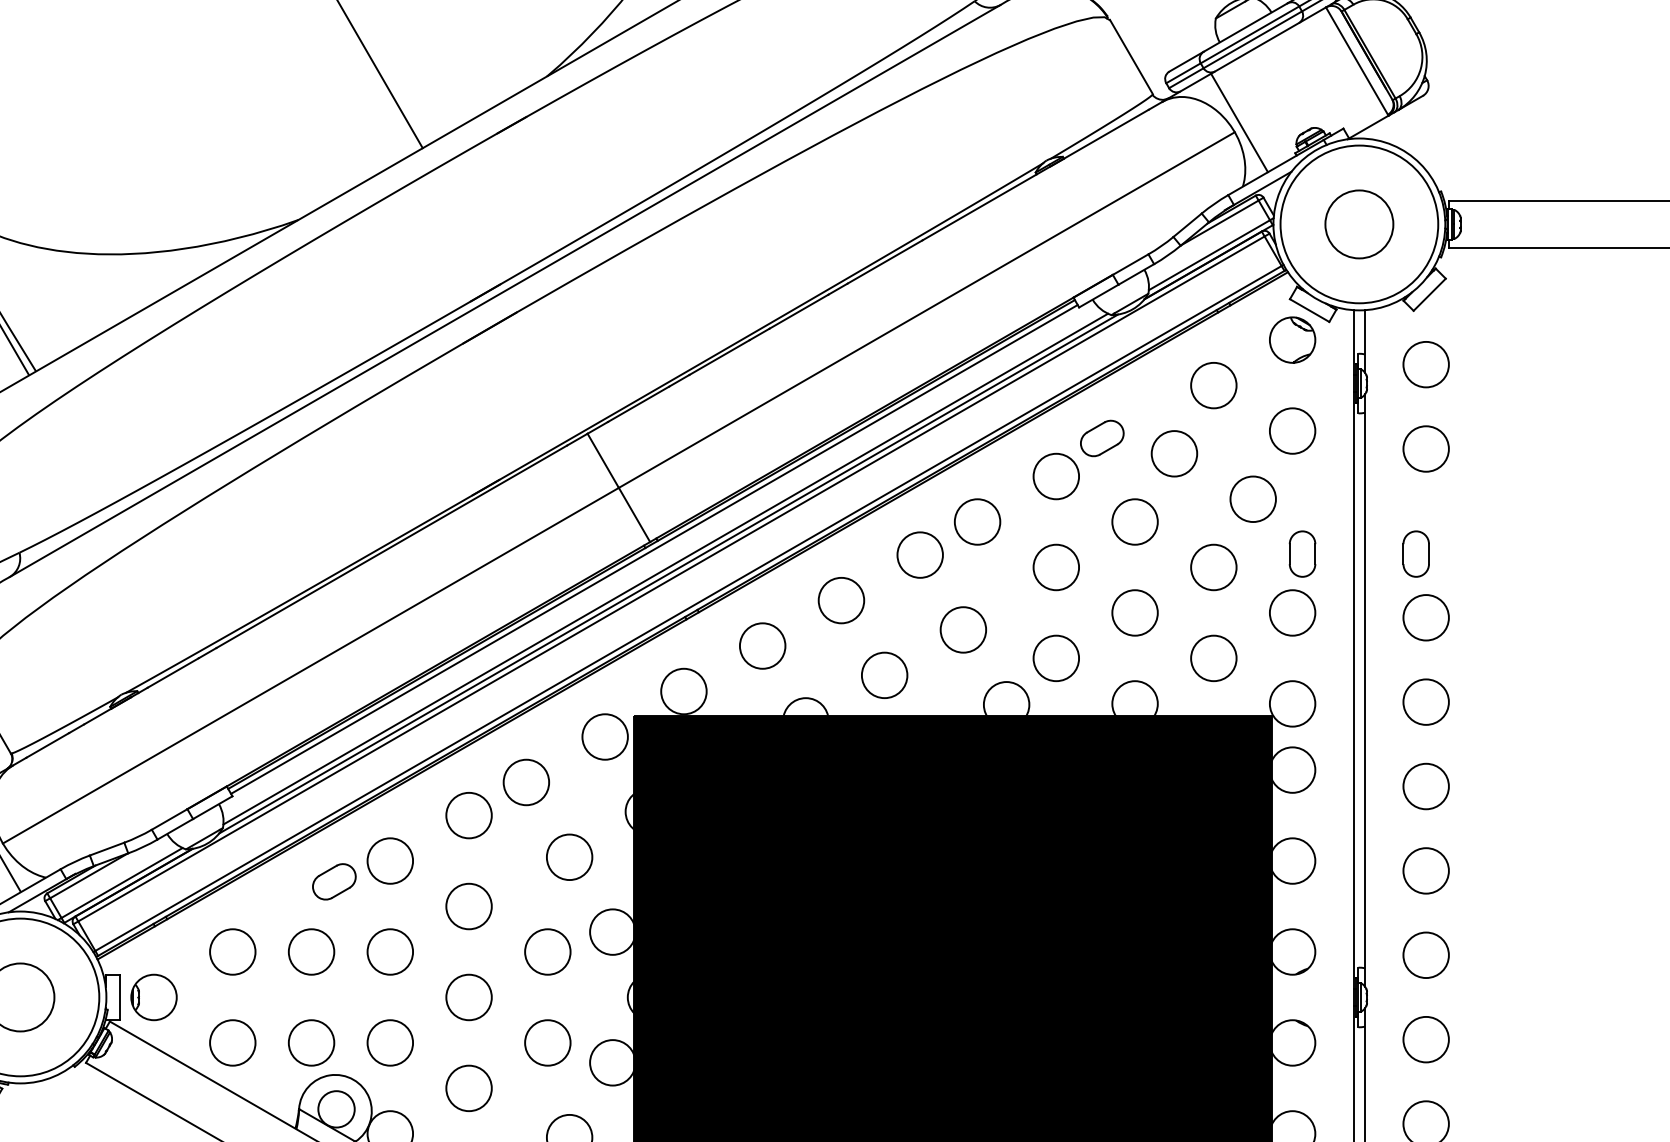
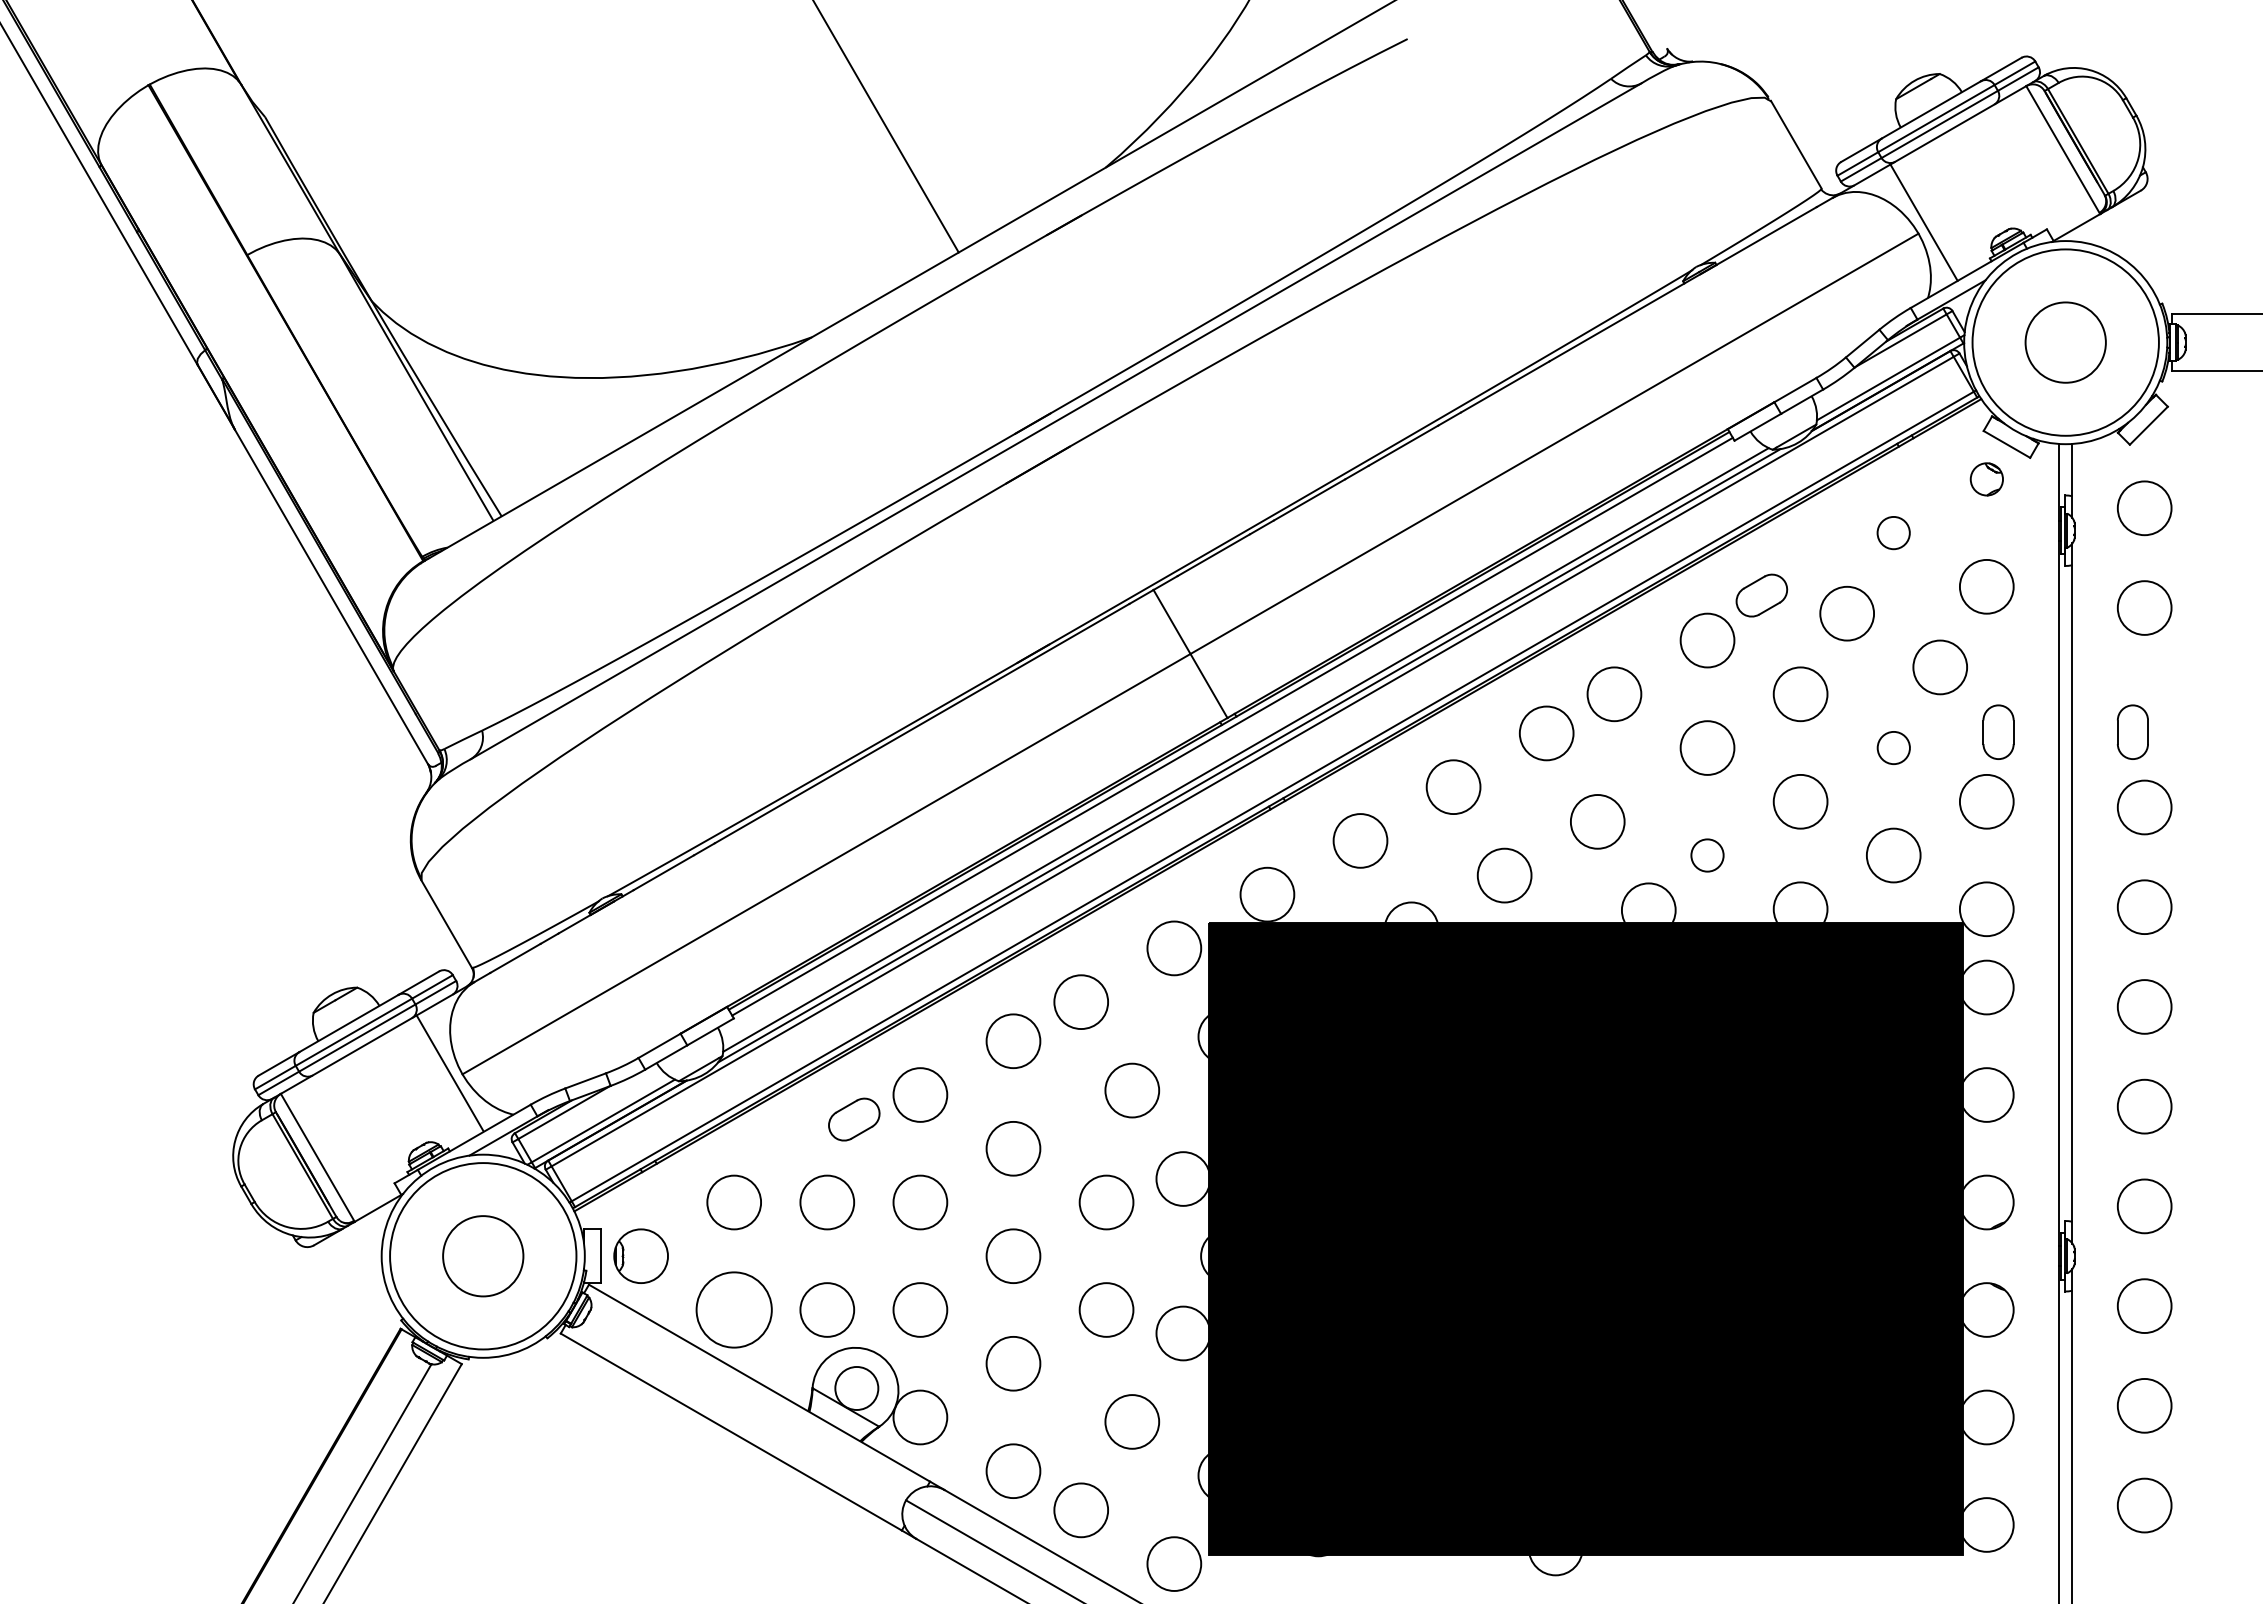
part: (1292, 340) -> (1986, 479), size x0.6
circle: (1213, 385) -> (1893, 532), size x0.6
circle: (1213, 567) -> (1893, 747), size x0.6
circle: (1056, 658) -> (1707, 855), size x0.6
circle: (233, 1042) -> (734, 1309), size x1.4

